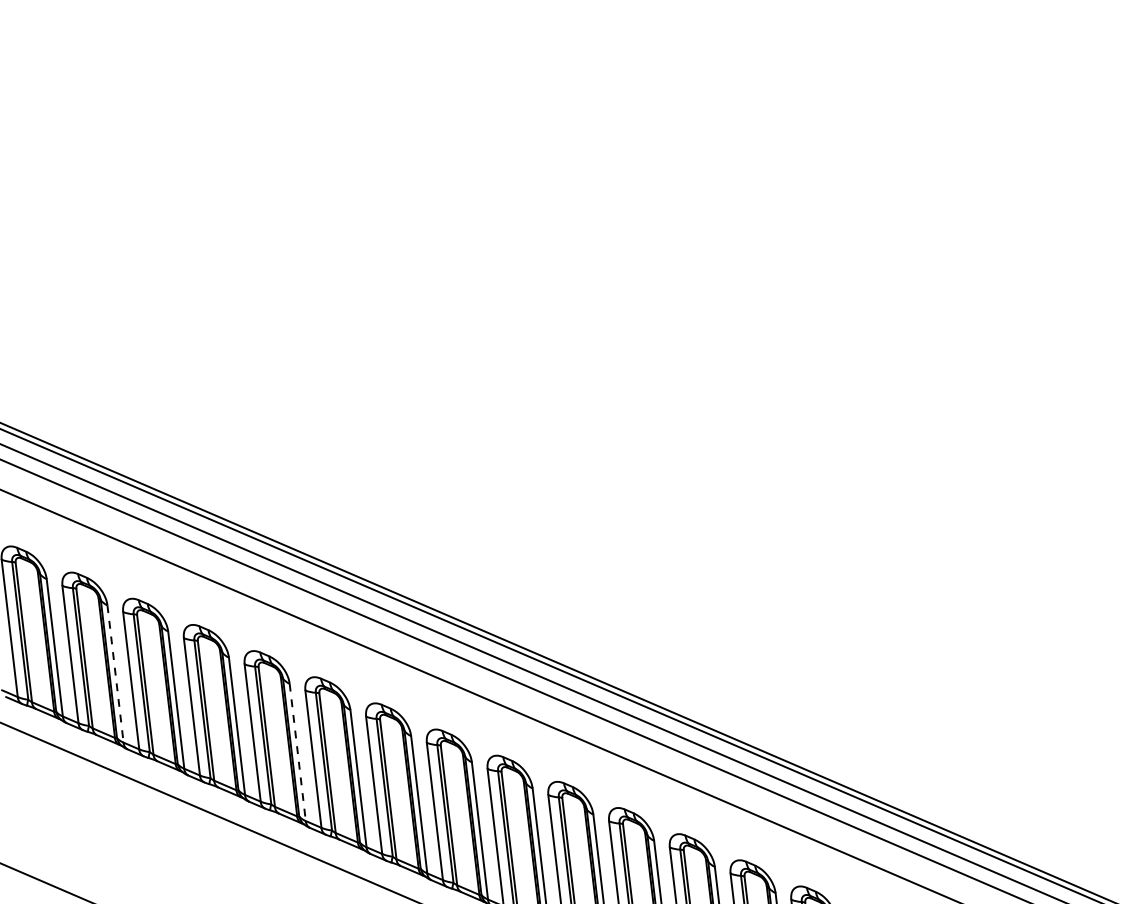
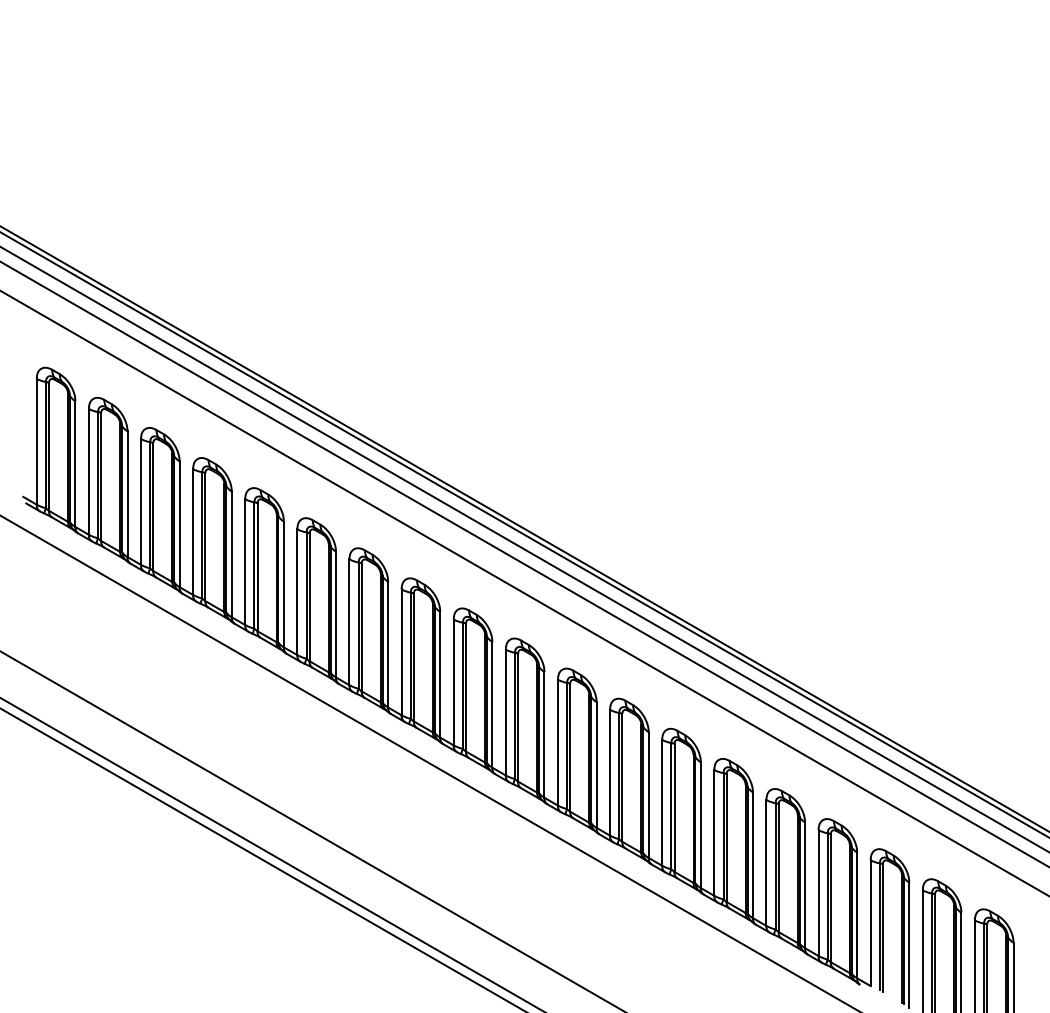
line: (115, 674) -> (127, 494), dashed -> solid
line: (297, 752) -> (283, 584), dashed -> solid

